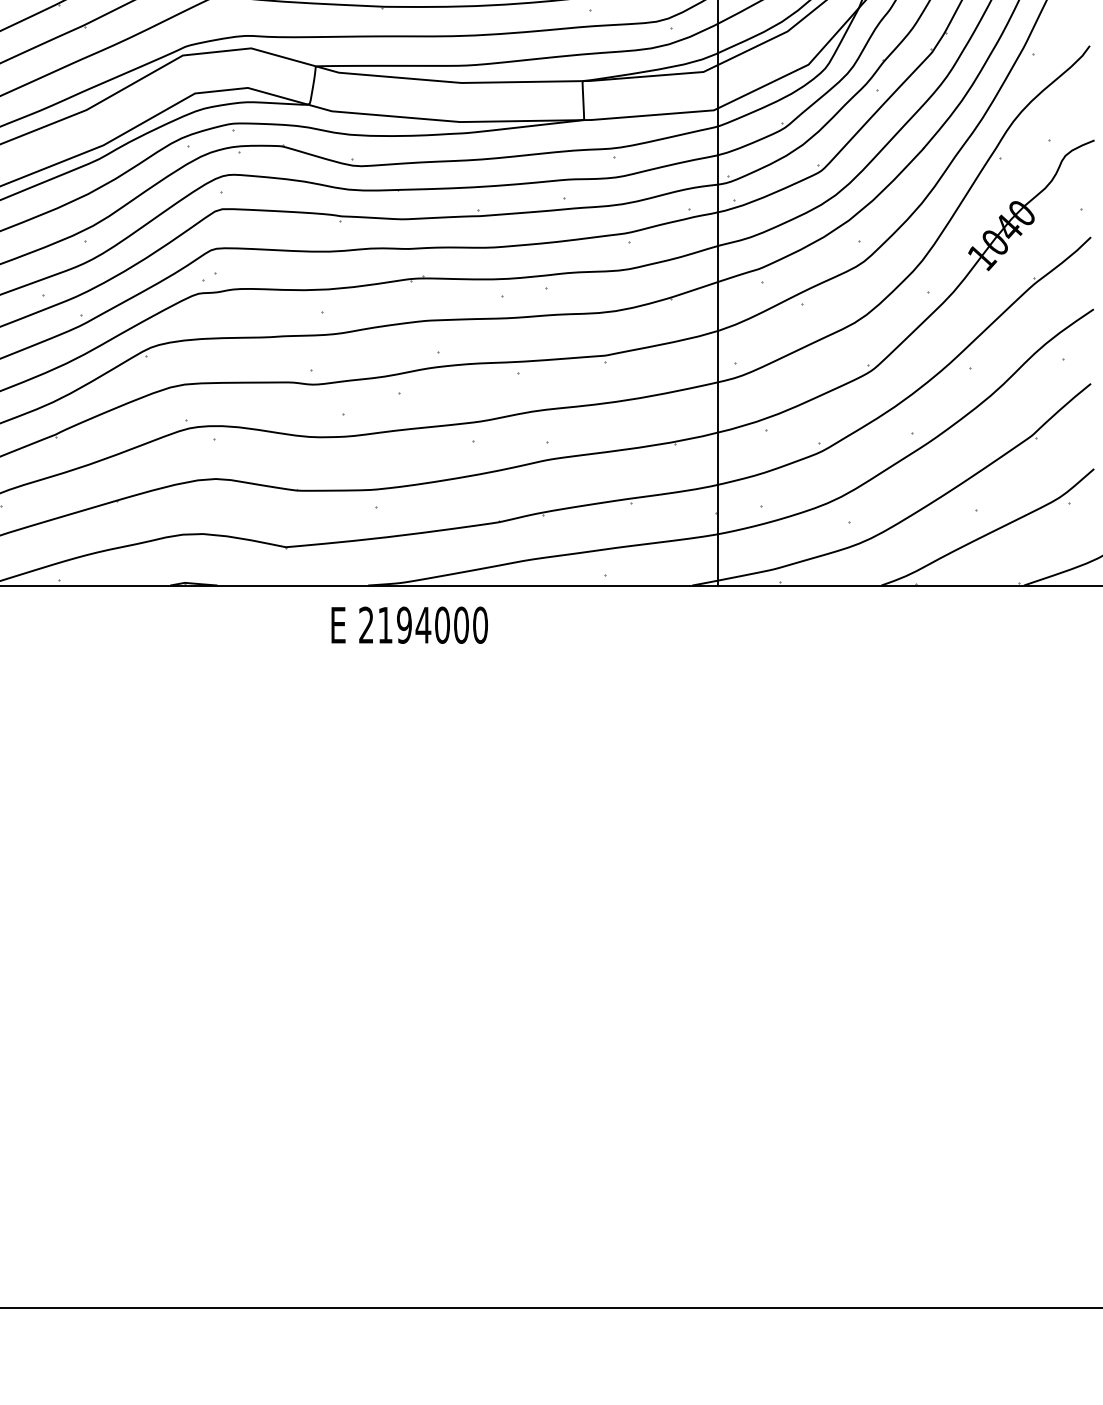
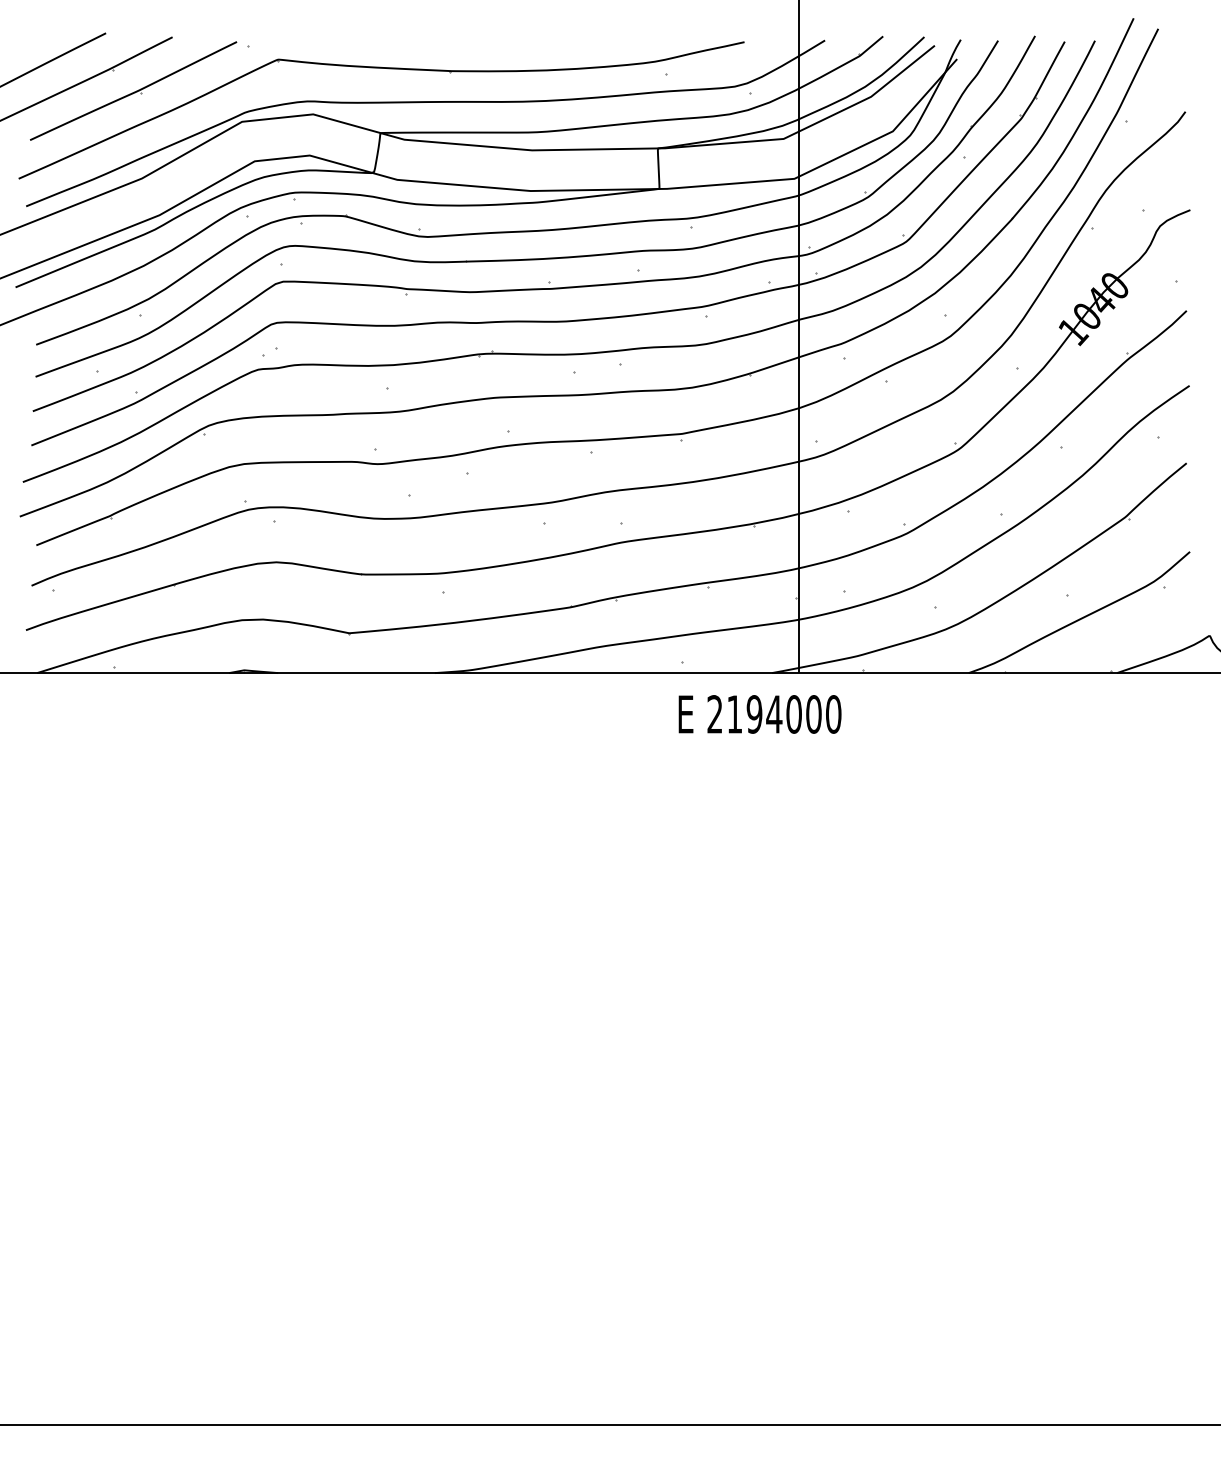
text: (409, 625) -> (759, 714), moved

